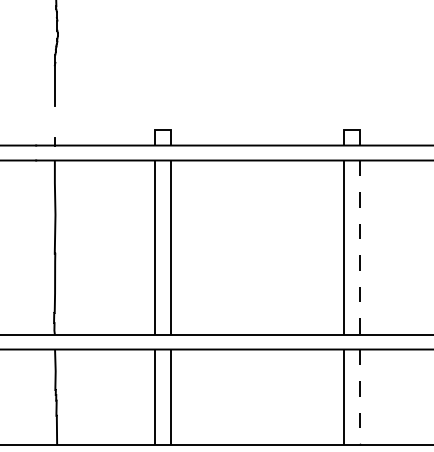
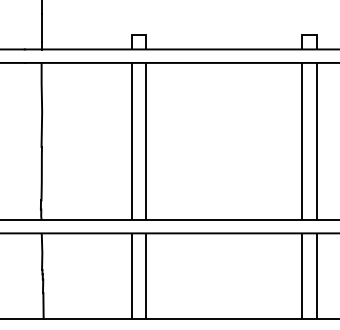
line: (54, 121) -> (41, 27), added
line: (359, 248) -> (316, 142), dashed -> solid
line: (359, 397) -> (316, 276), dashed -> solid

